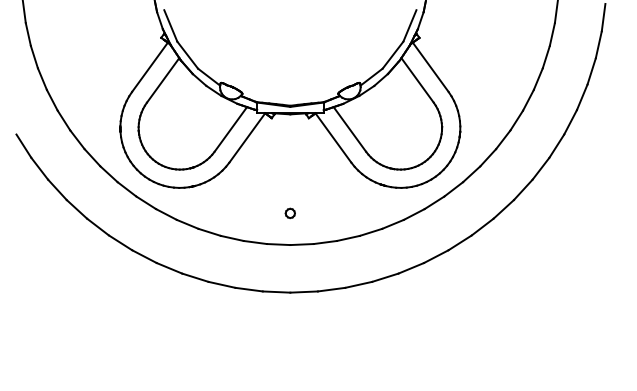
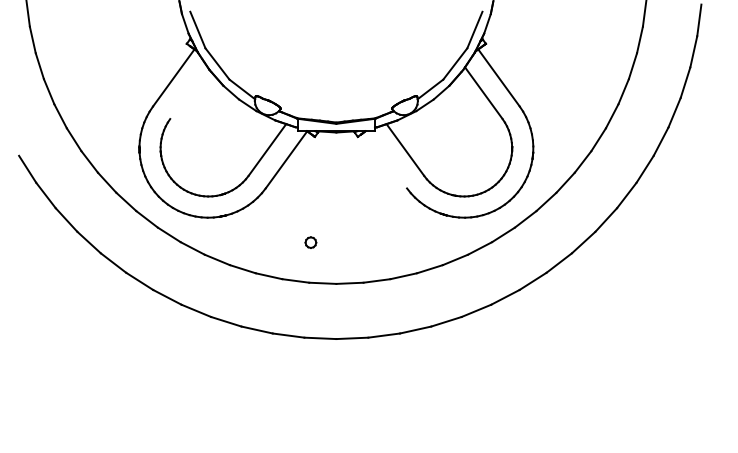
line: (162, 80) -> (188, 93), removed
line: (333, 137) -> (386, 159), removed
part: (289, 213) -> (309, 242), moved

